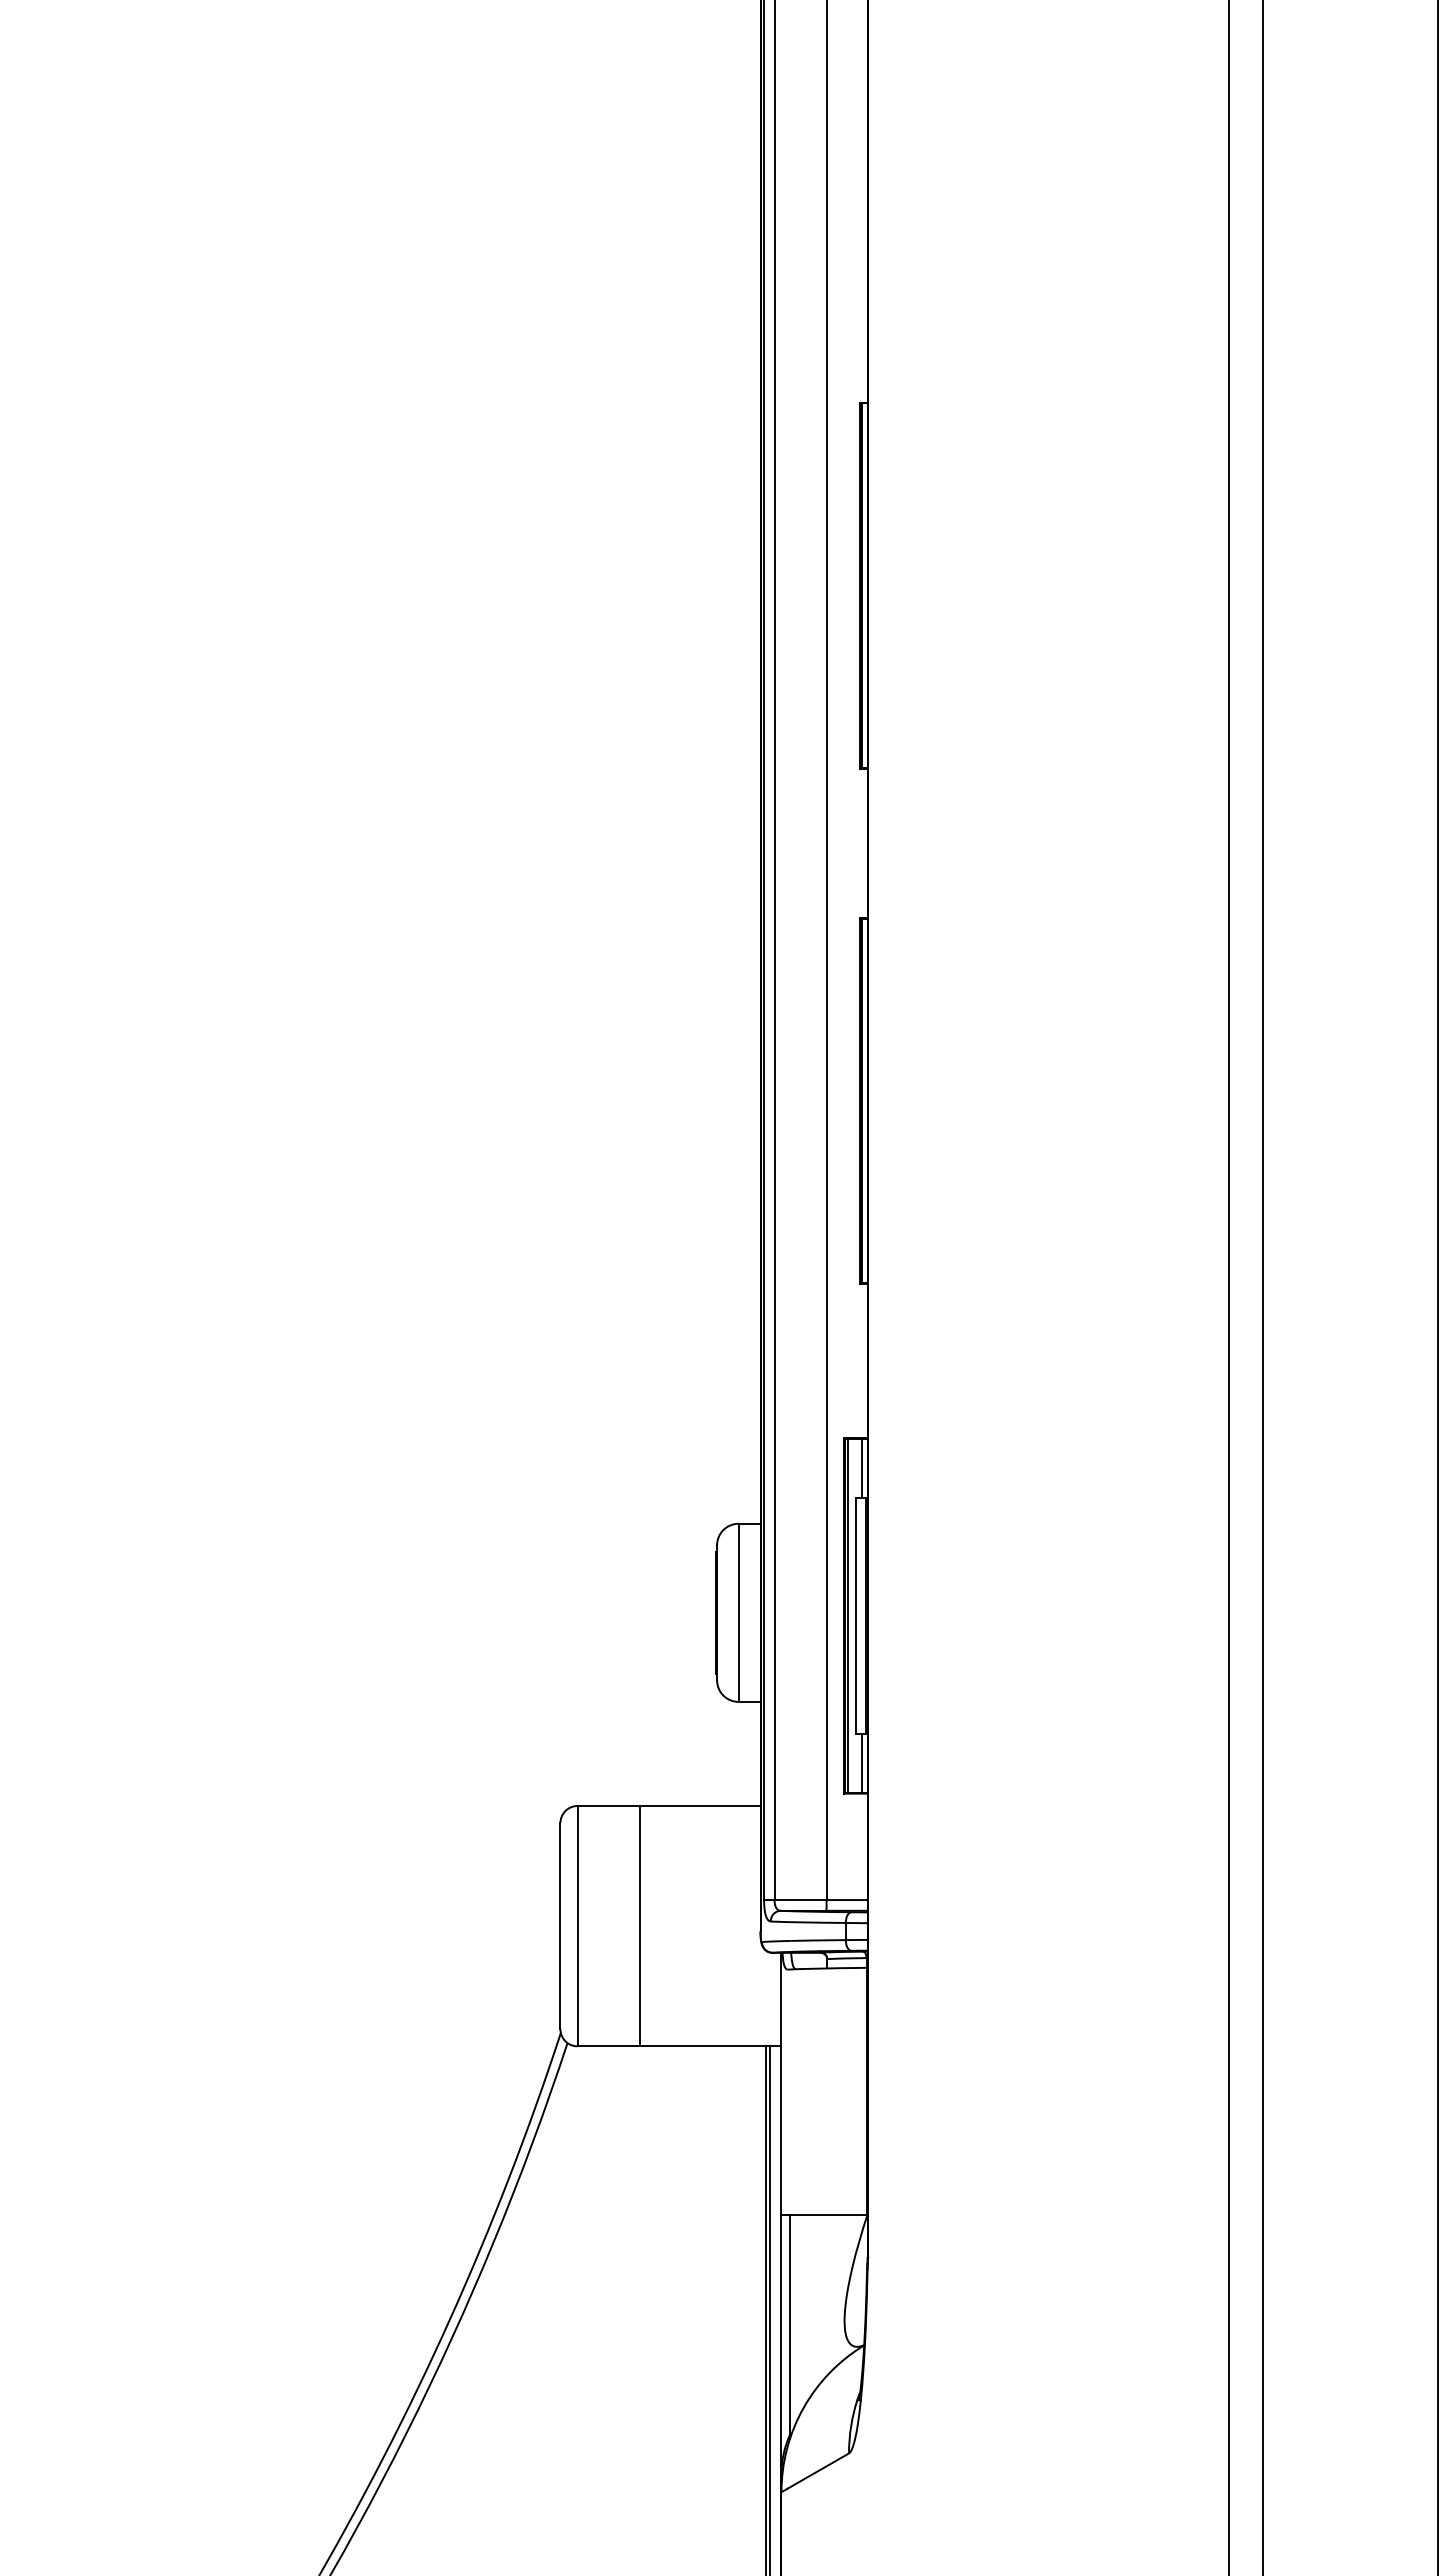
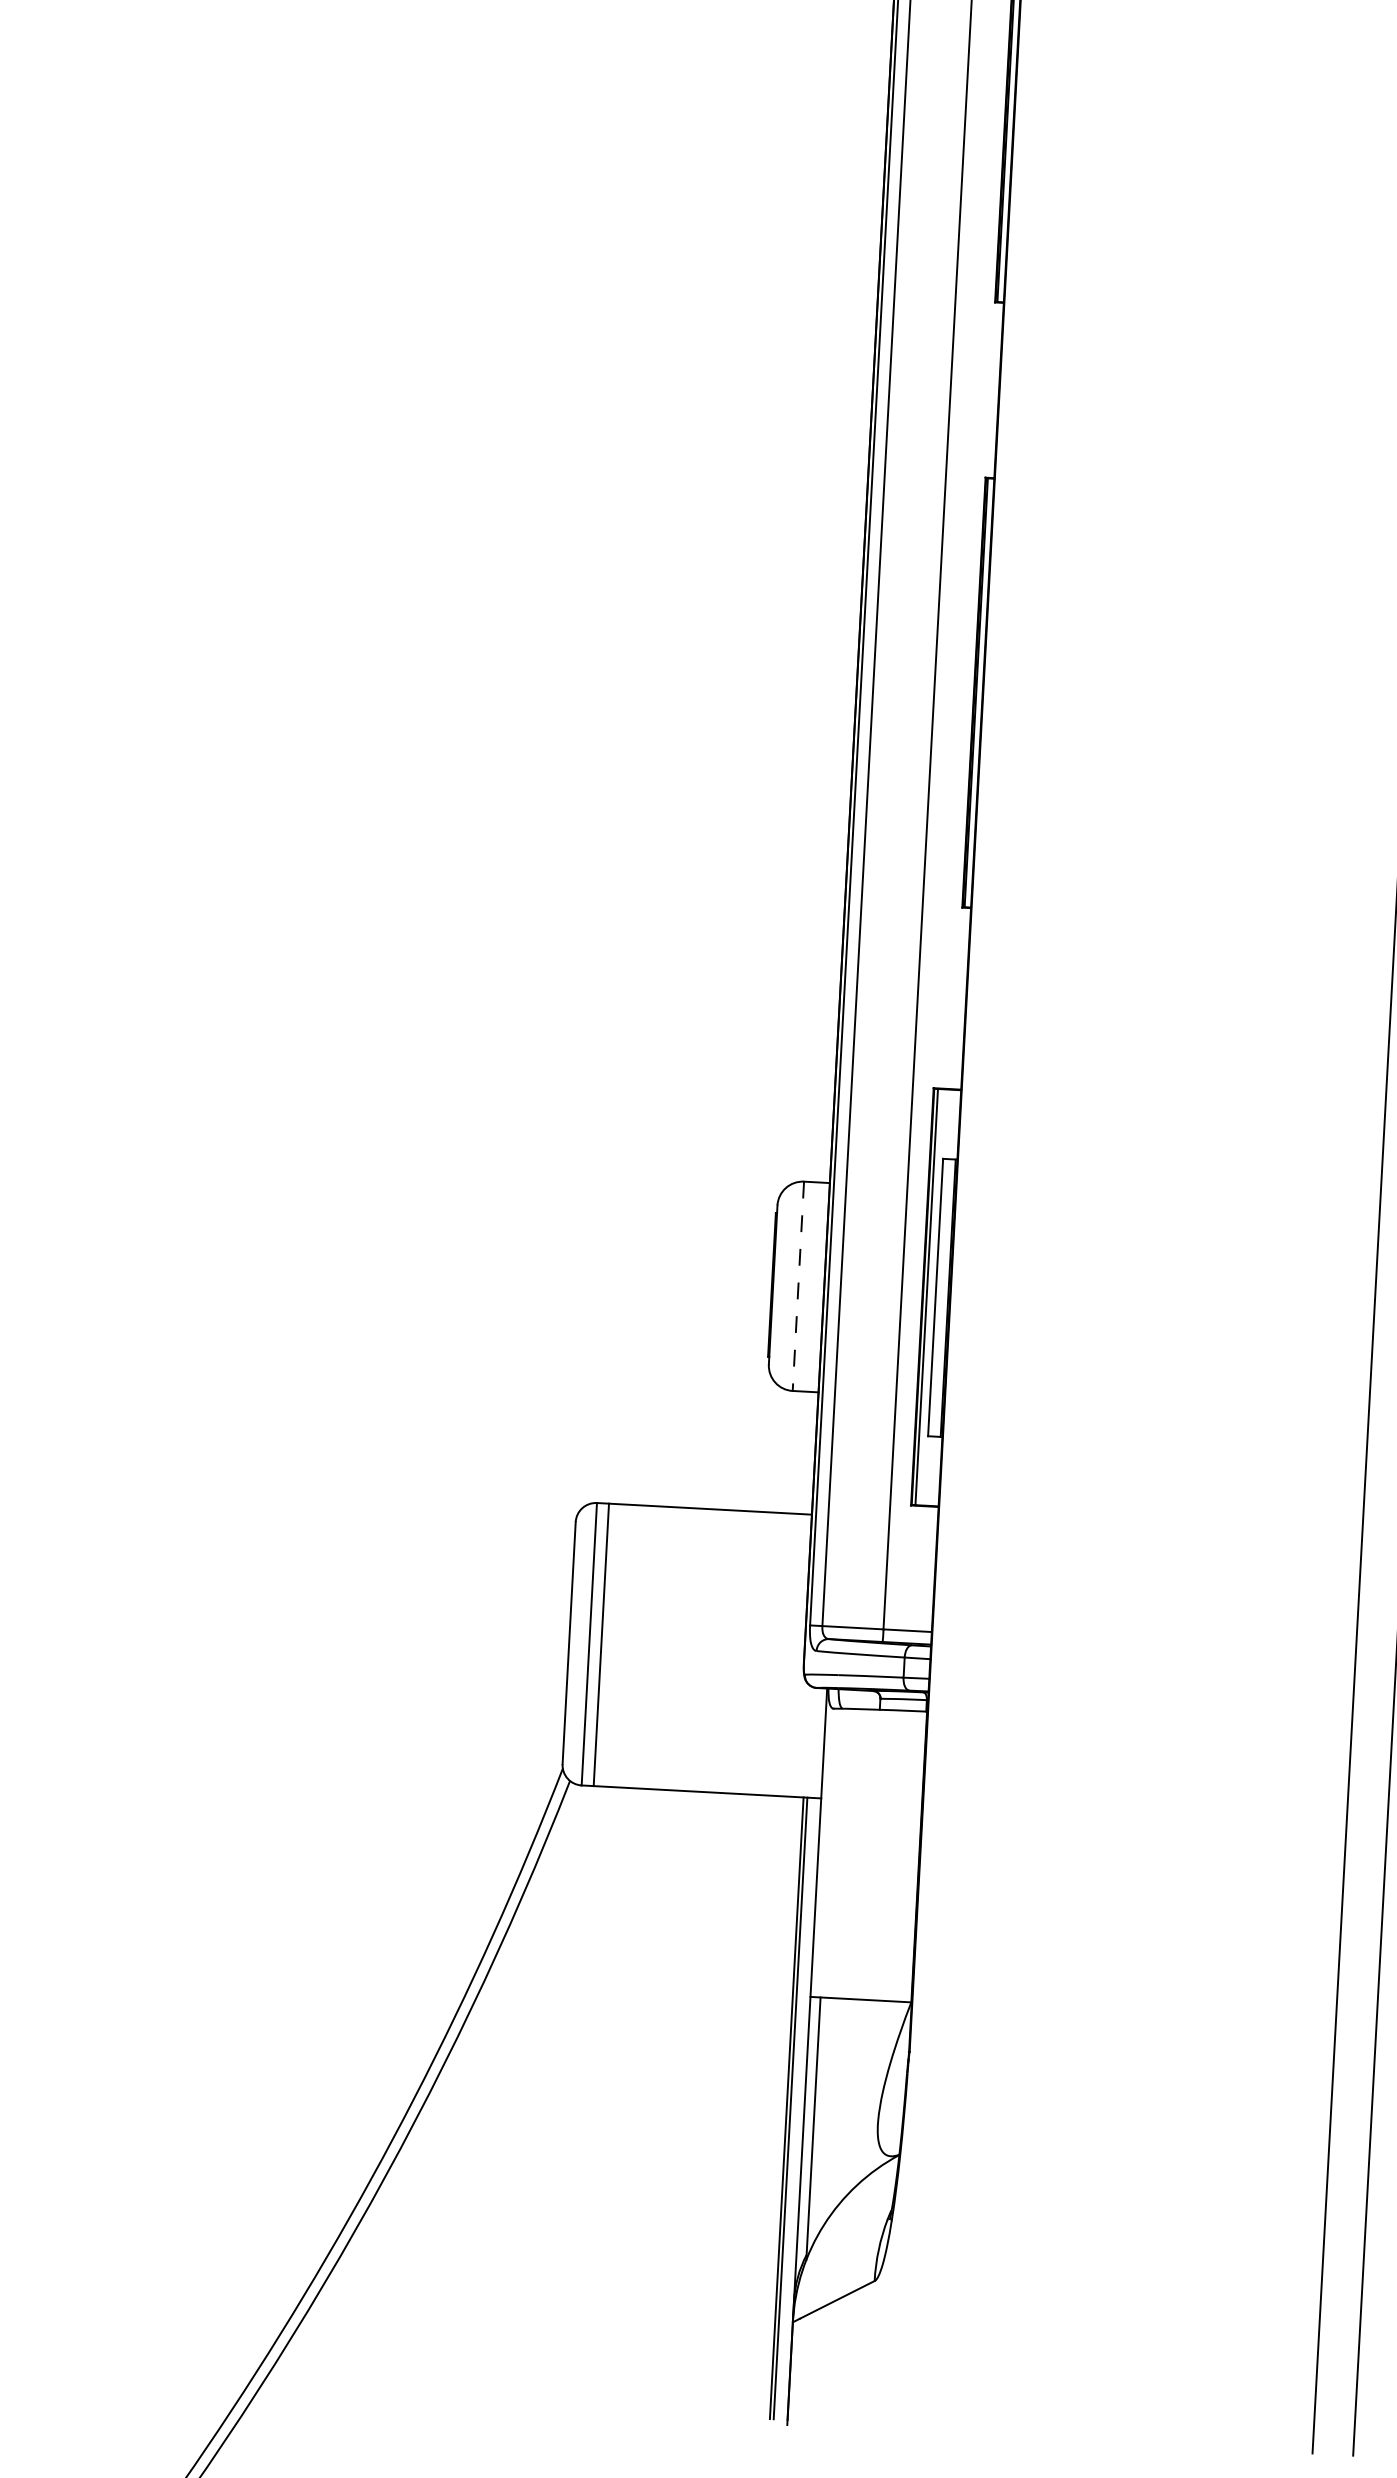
line: (862, 1468) -> (953, 1124), removed
line: (738, 1613) -> (798, 1287), solid -> dashed
line: (862, 1763) -> (934, 1471), removed
line: (639, 1925) -> (601, 1644), moved

